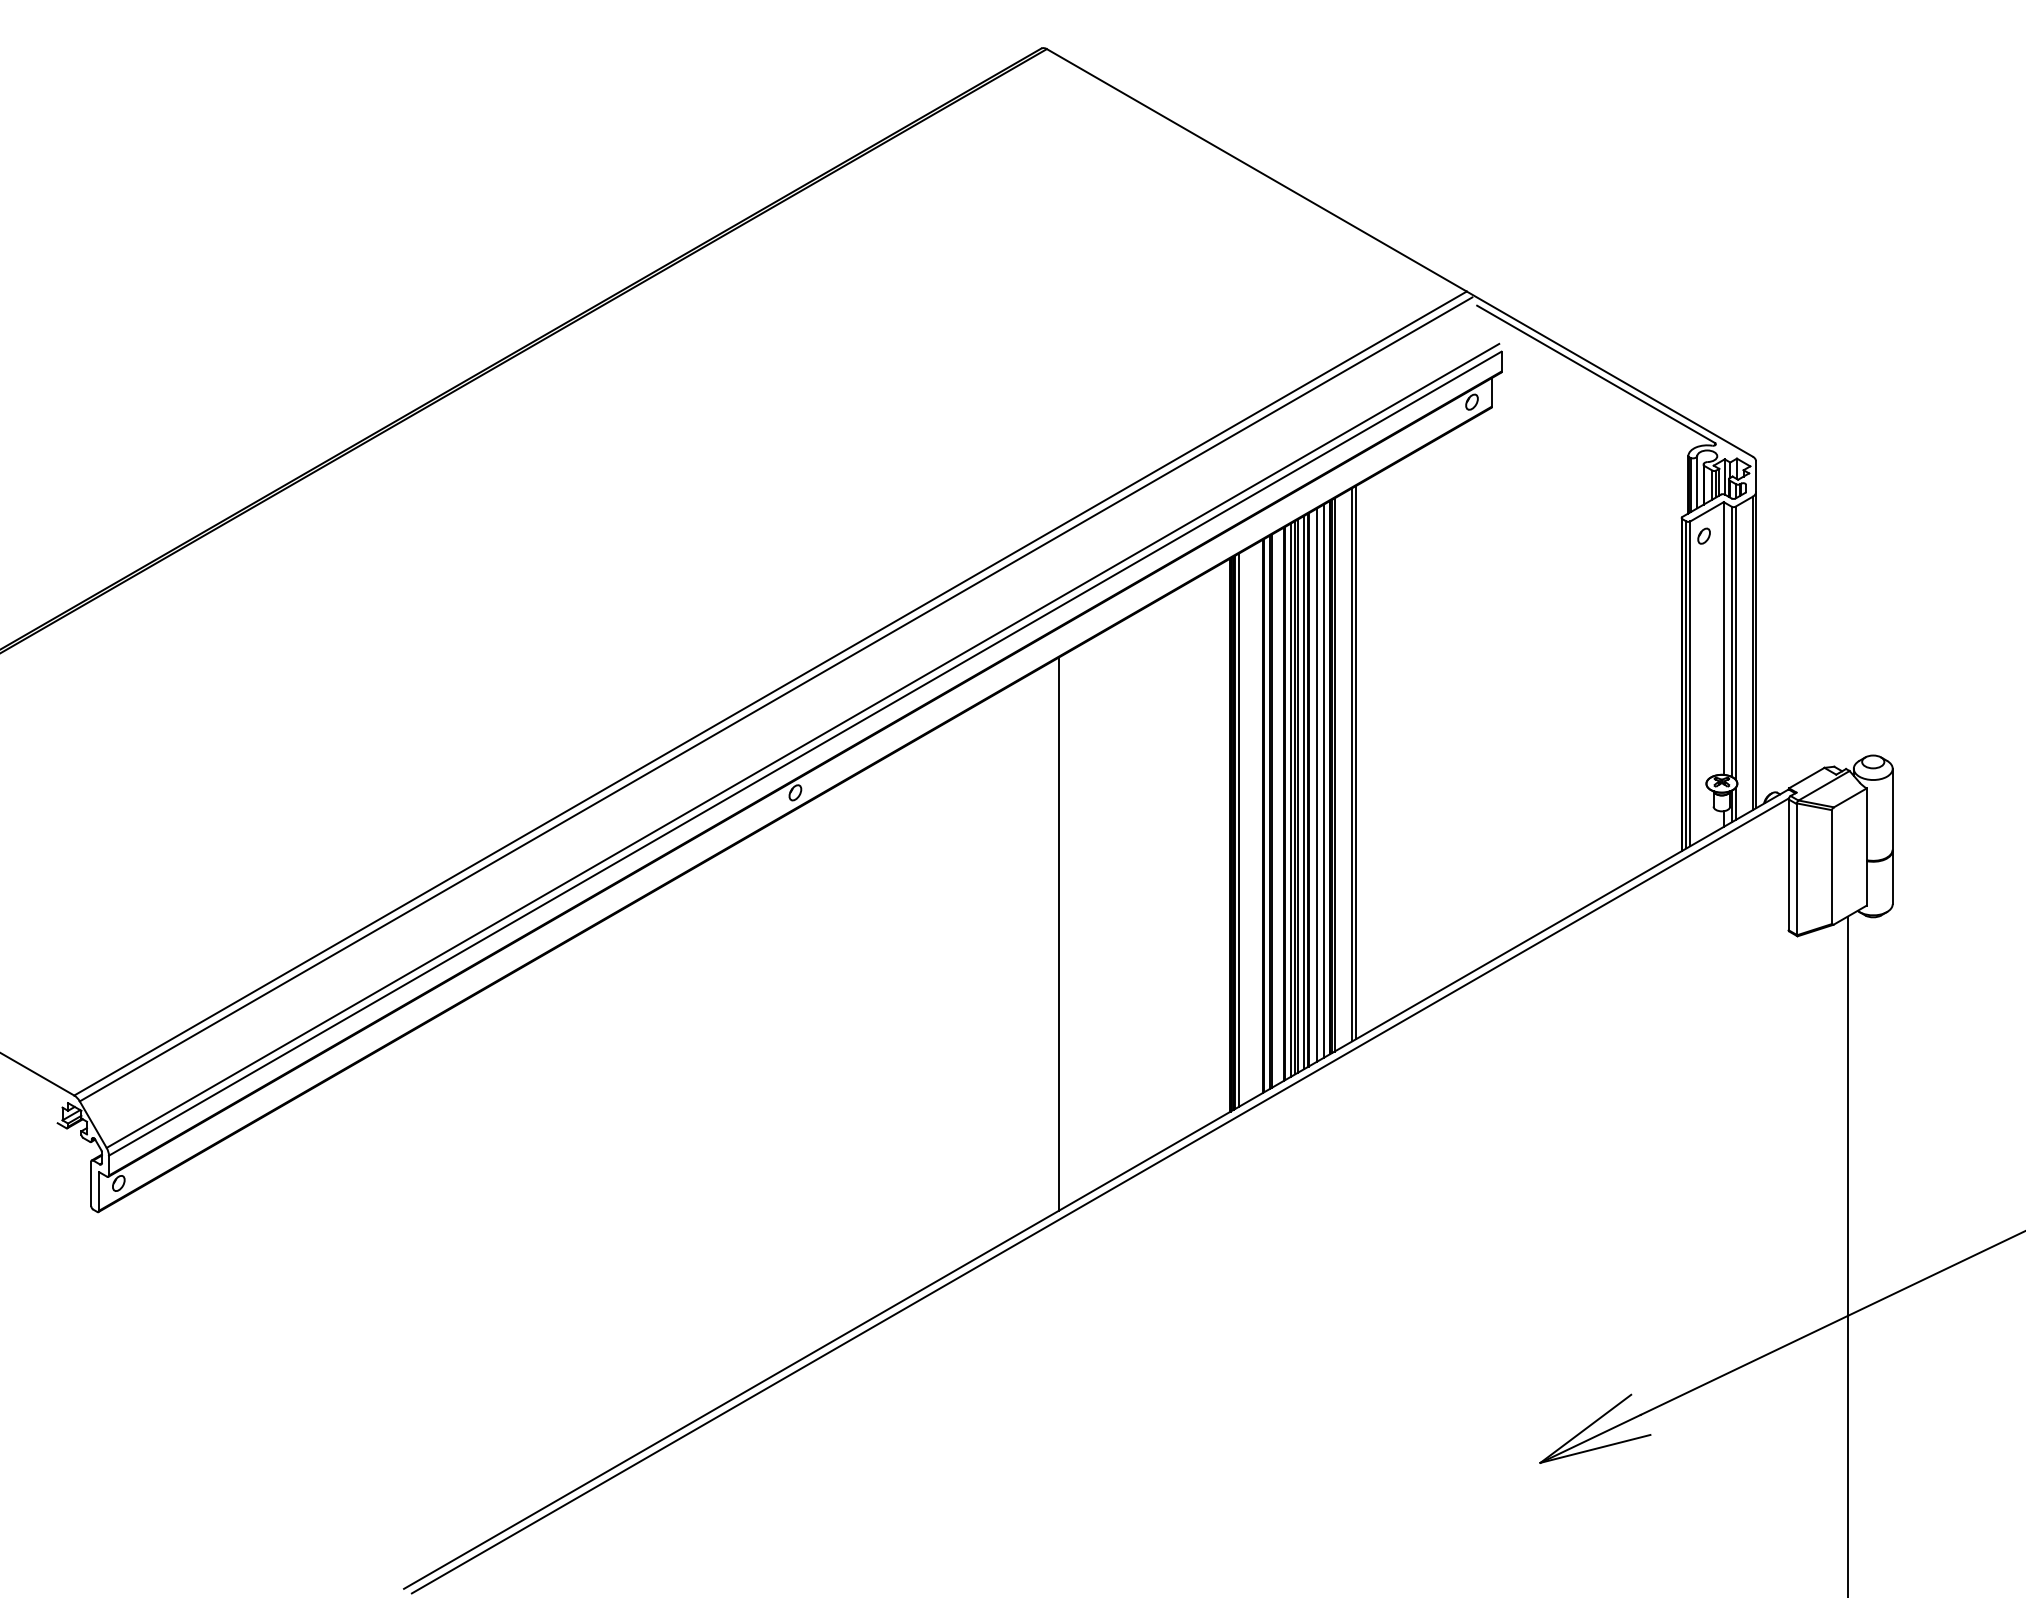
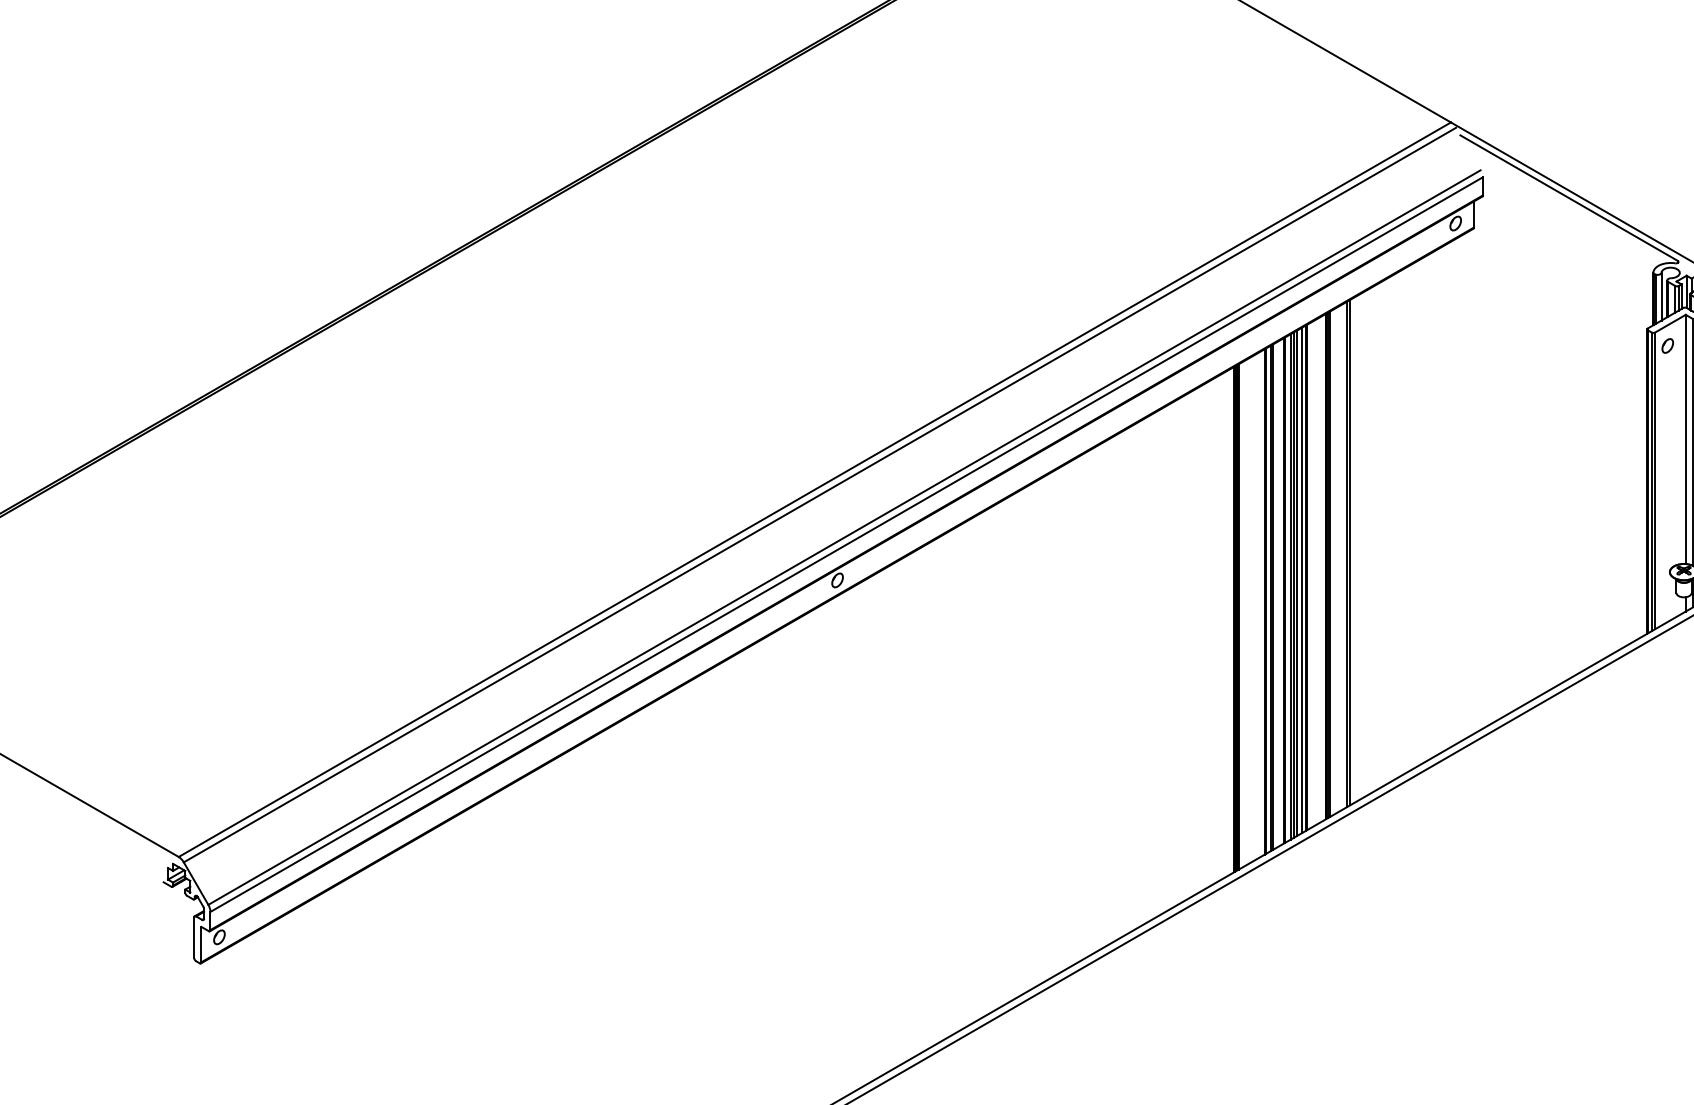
line: (1323, 780) -> (1320, 569), removed
line: (1317, 784) -> (1314, 572), removed
line: (1238, 830) -> (1242, 614), removed
line: (1058, 933) -> (1077, 708), removed

